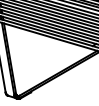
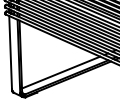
line: (52, 69) -> (61, 72), added

